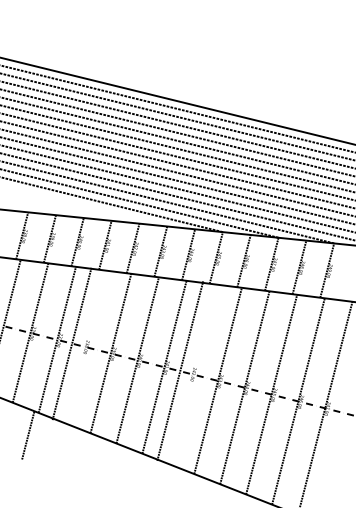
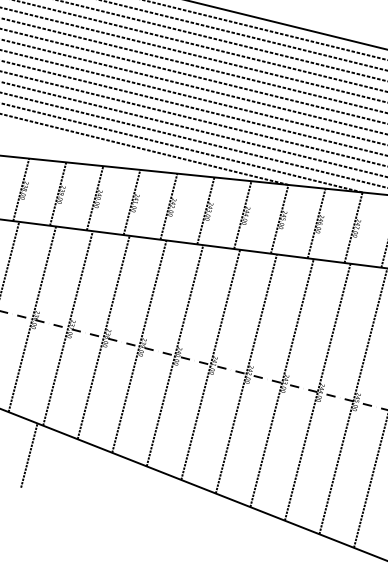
line: (71, 343) -> (102, 337), moved
line: (180, 370) -> (246, 373), moved

